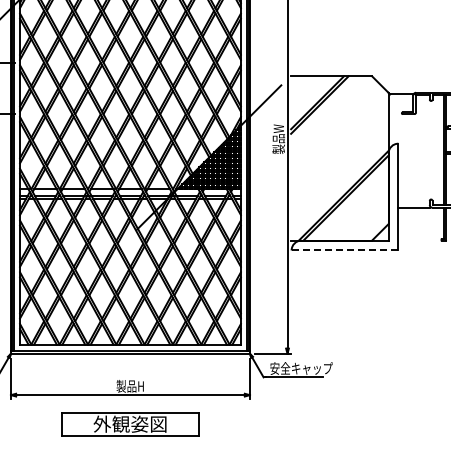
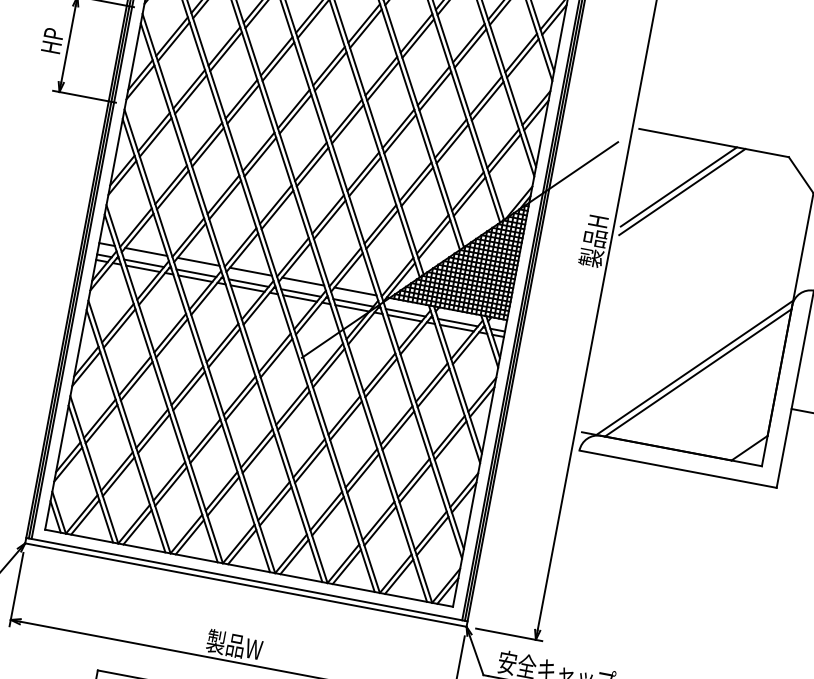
text: (278, 138) -> (594, 239), 製品W -> 製品H
line: (345, 250) -> (678, 469), dashed -> solid
text: (130, 385) -> (234, 643), 製品H -> 製品W

